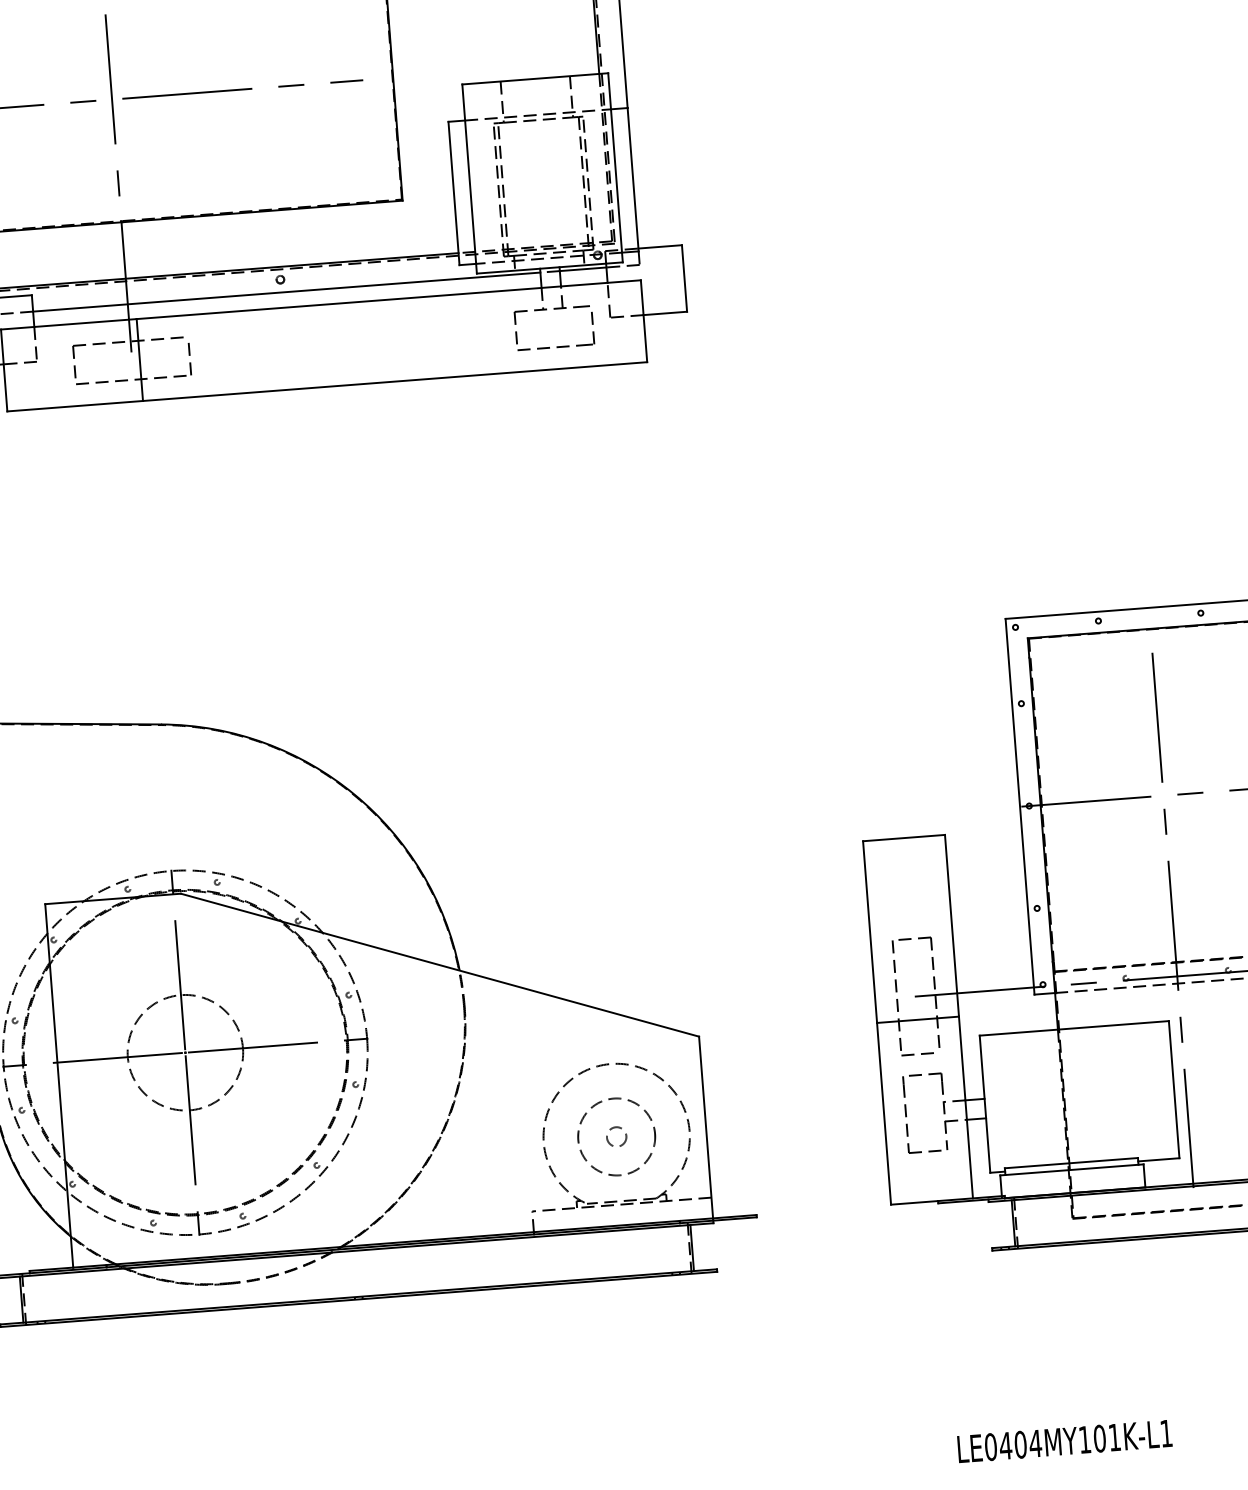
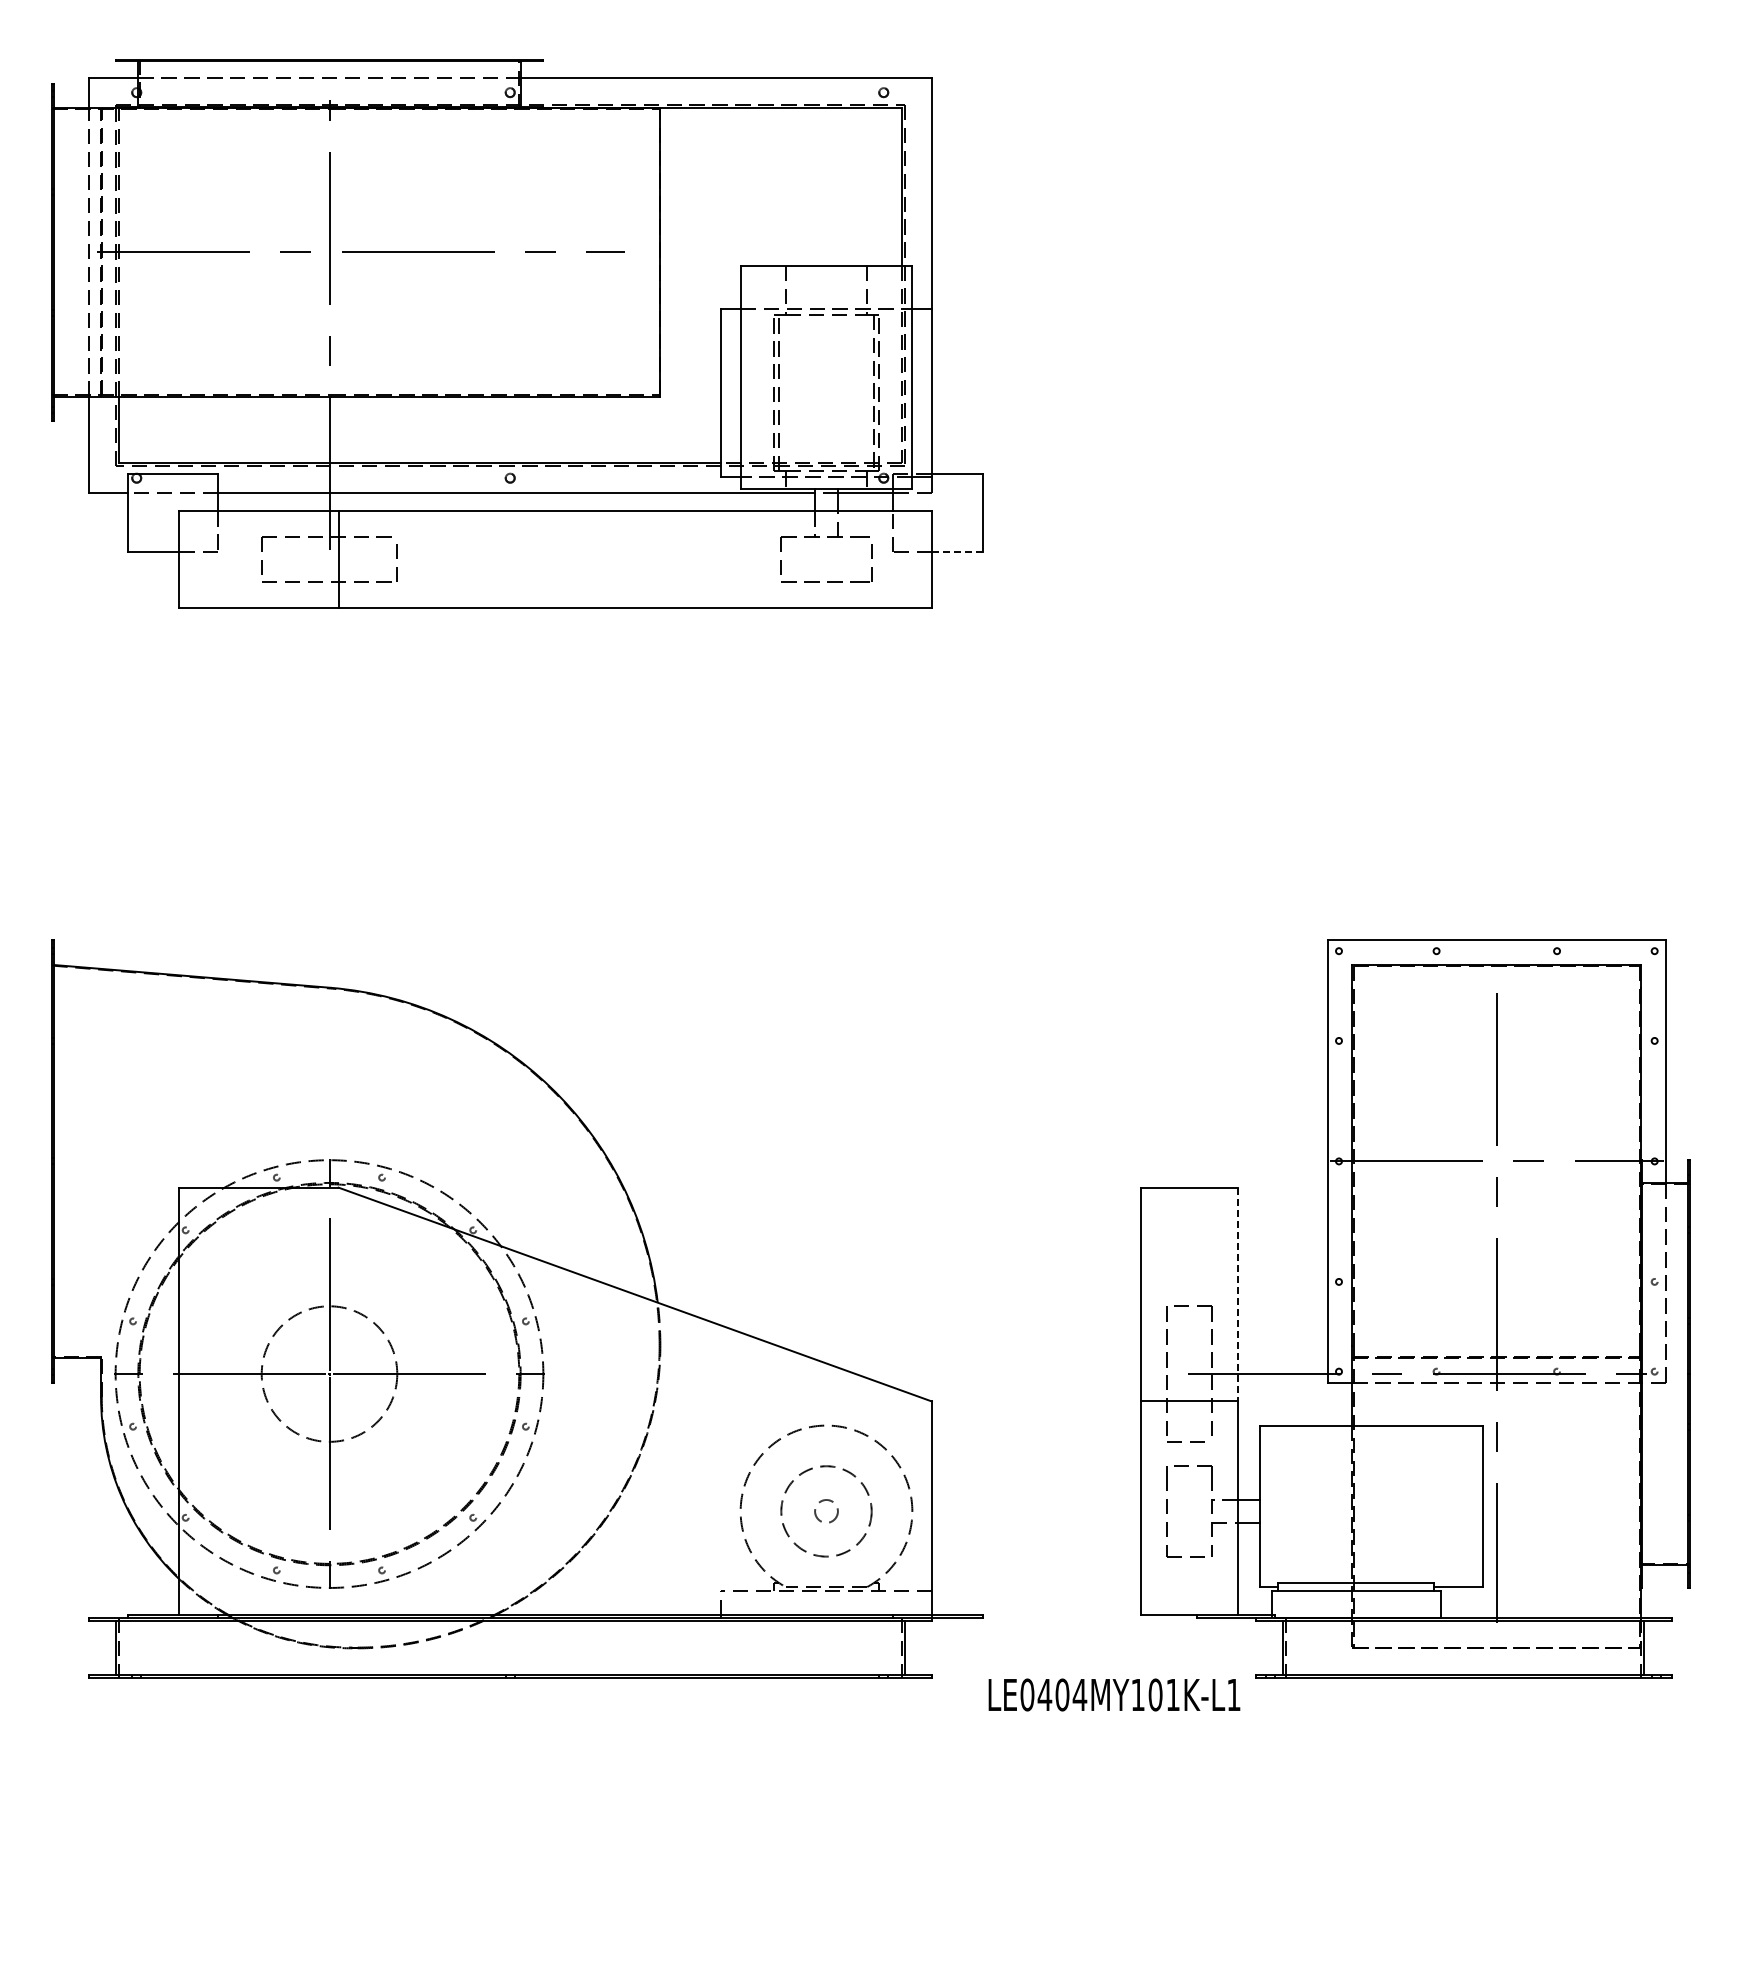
line: (665, 313) -> (957, 552), solid -> dashed
line: (951, 925) -> (1237, 1294), solid -> dashed
text: (1064, 1440) -> (1114, 1694), moved

